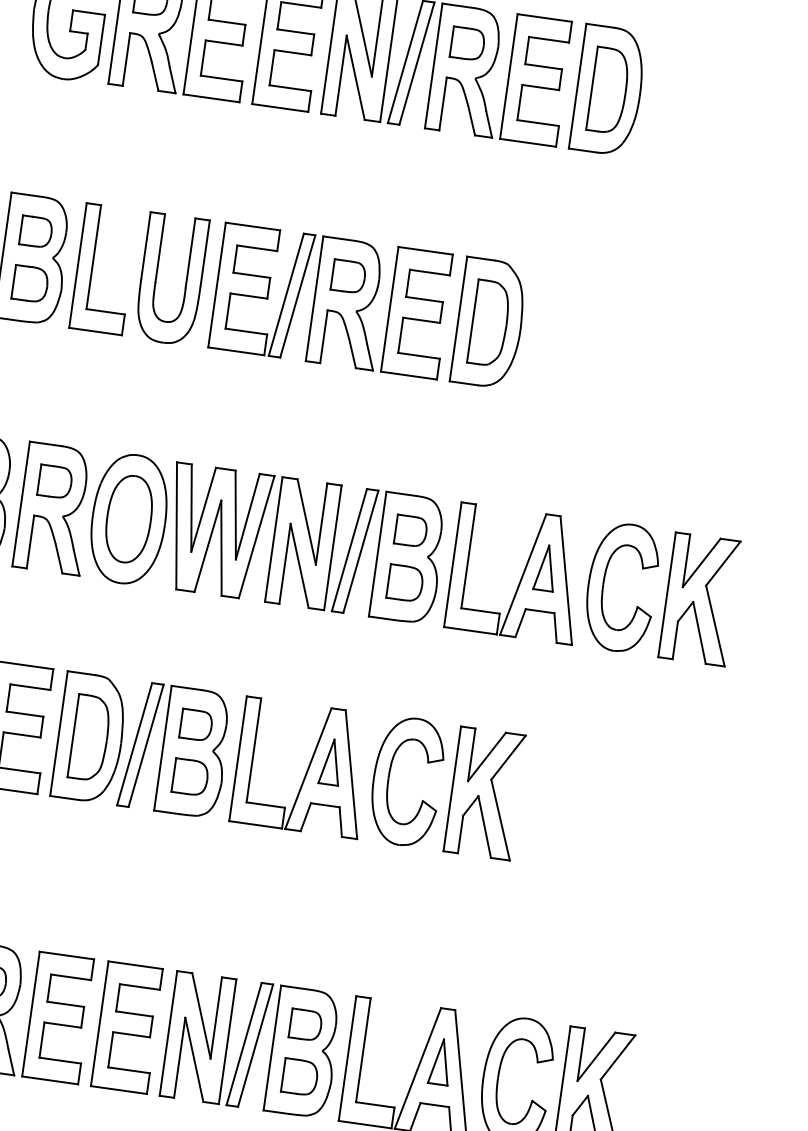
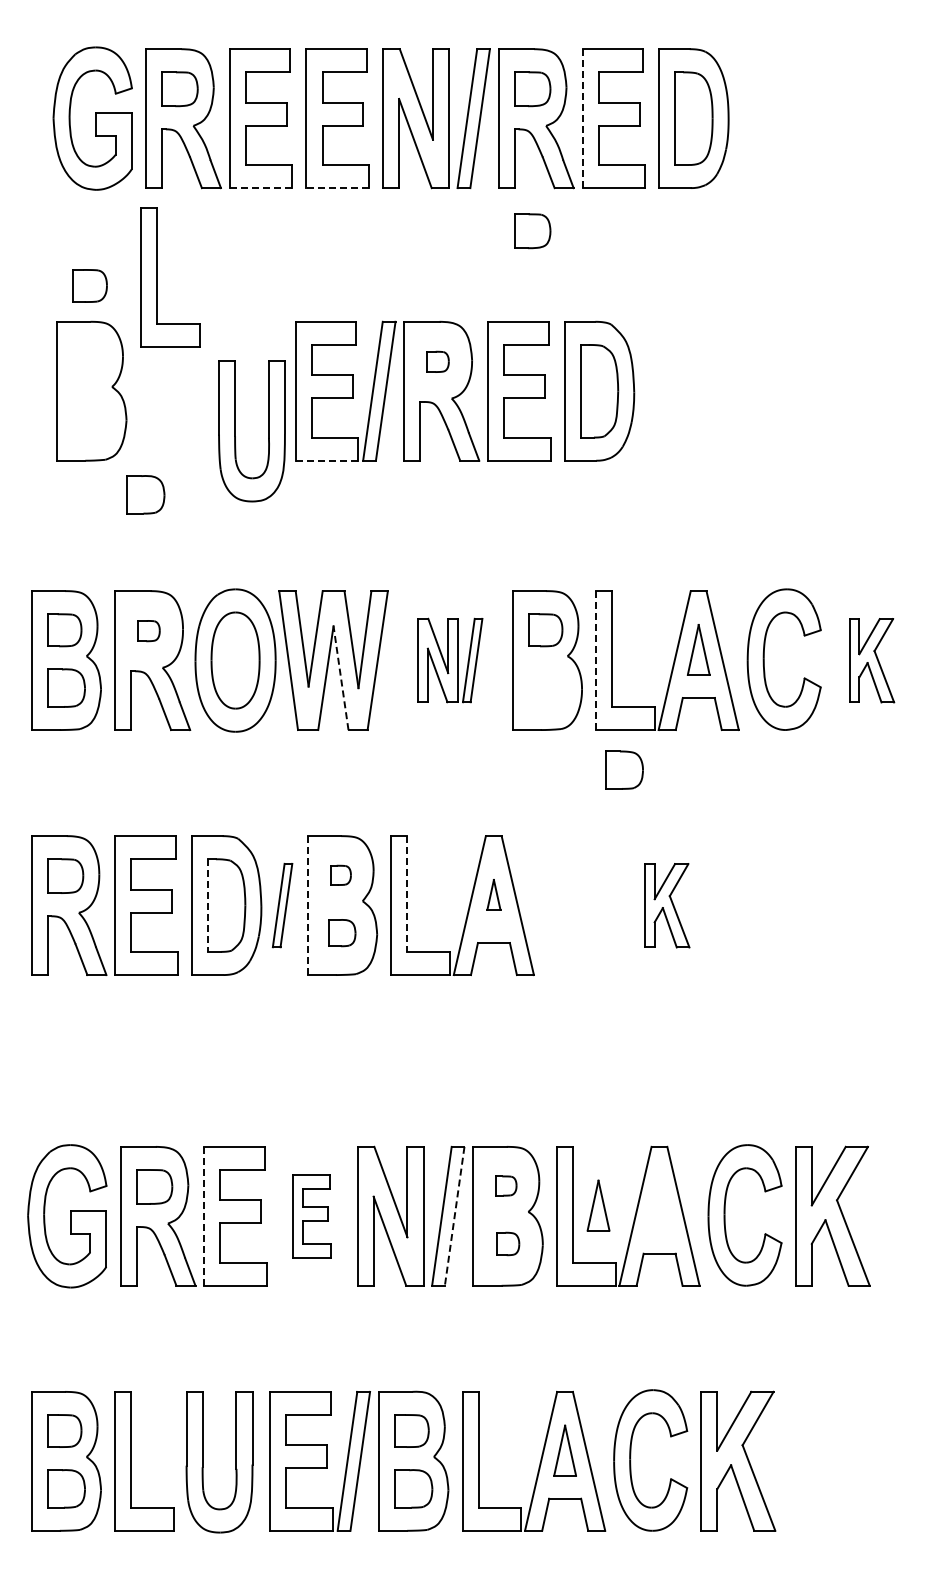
line: (508, 76) -> (582, 118), solid -> dashed
line: (210, 98) -> (260, 188), solid -> dashed
line: (280, 108) -> (337, 188), solid -> dashed
part: (449, 171) -> (532, 231), added
part: (35, 231) -> (89, 285), moved
part: (92, 267) -> (157, 277), moved
part: (348, 276) -> (437, 361), size x0.6
part: (156, 277) -> (235, 431), moved
part: (30, 283) -> (145, 494), moved
line: (235, 351) -> (326, 460), solid -> dashed
part: (54, 481) -> (148, 630), size x0.6
part: (321, 546) -> (450, 660), size x0.6
line: (221, 547) -> (340, 677), solid -> dashed
line: (453, 564) -> (596, 660), solid -> dashed
part: (405, 582) -> (624, 769), moved
part: (699, 599) -> (871, 660), size x0.6
part: (196, 725) -> (340, 875), size x0.6
line: (72, 736) -> (207, 906), solid -> dashed
part: (140, 744) -> (282, 905), size x0.6
line: (162, 748) -> (307, 905), solid -> dashed
line: (253, 750) -> (407, 894), solid -> dashed
part: (331, 761) -> (493, 894), size x0.6
part: (190, 776) -> (342, 932), size x0.7
part: (389, 778) -> (559, 904), removed
part: (485, 793) -> (667, 905), size x0.6
line: (31, 1013) -> (204, 1215), solid -> dashed
part: (306, 1024) -> (506, 1185), size x0.6
part: (127, 1027) -> (311, 1216), size x0.6
line: (255, 1045) -> (454, 1216), solid -> dashed
part: (440, 1061) -> (598, 1205), moved
part: (299, 1076) -> (507, 1243), size x0.6

